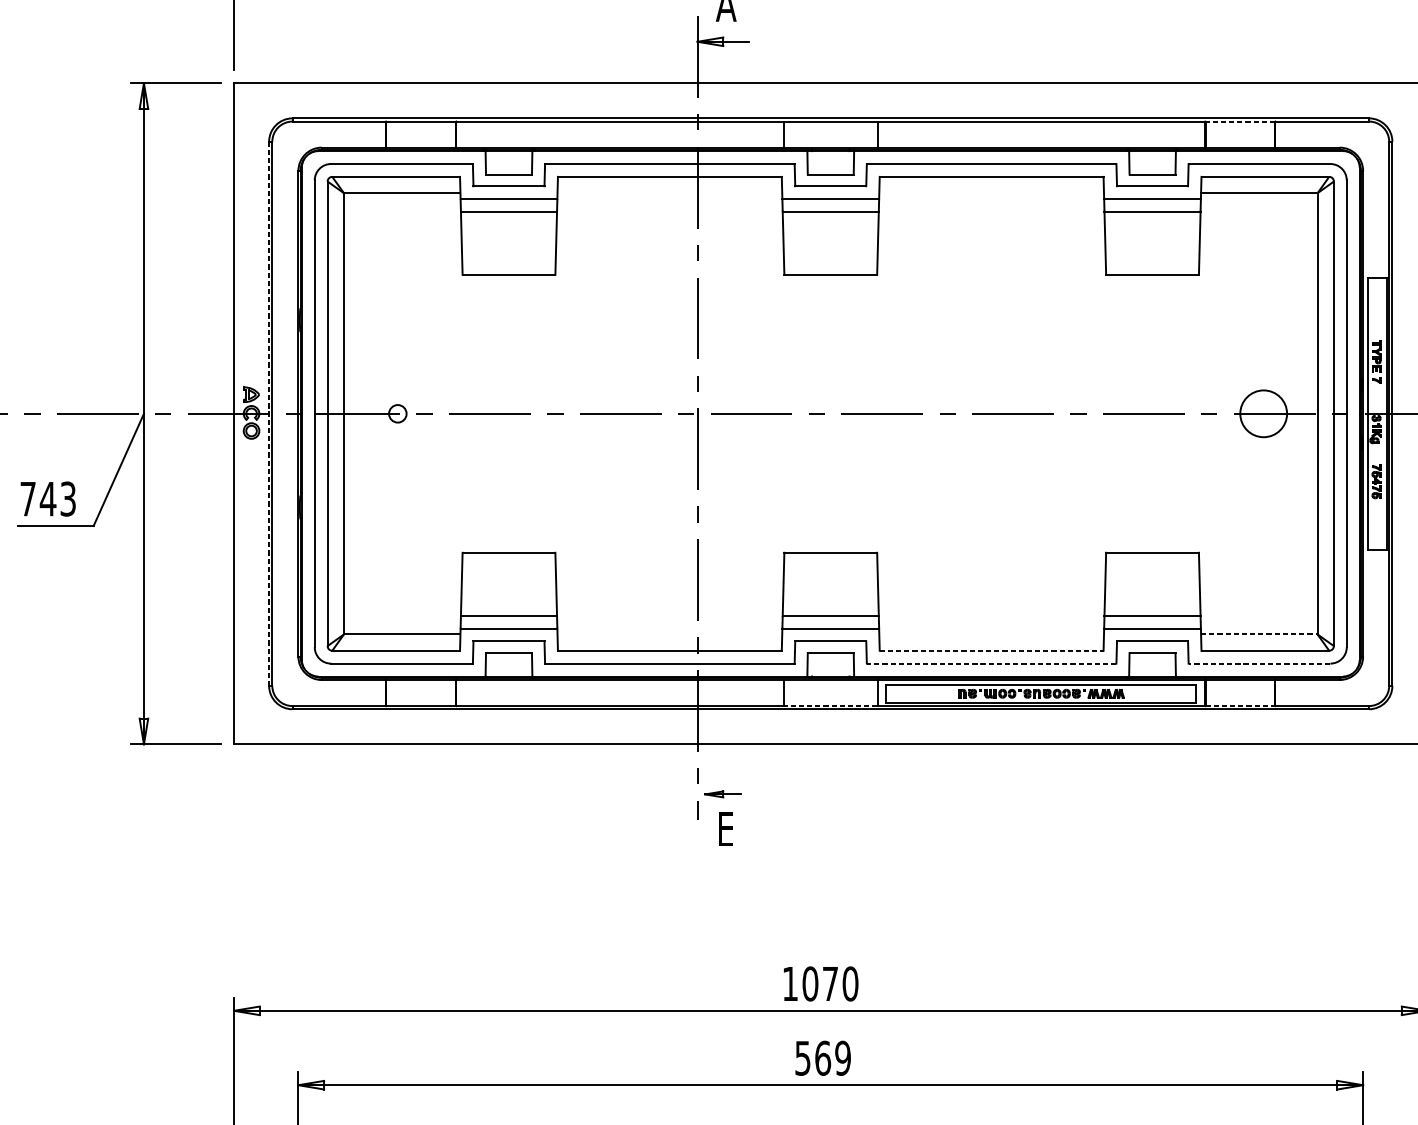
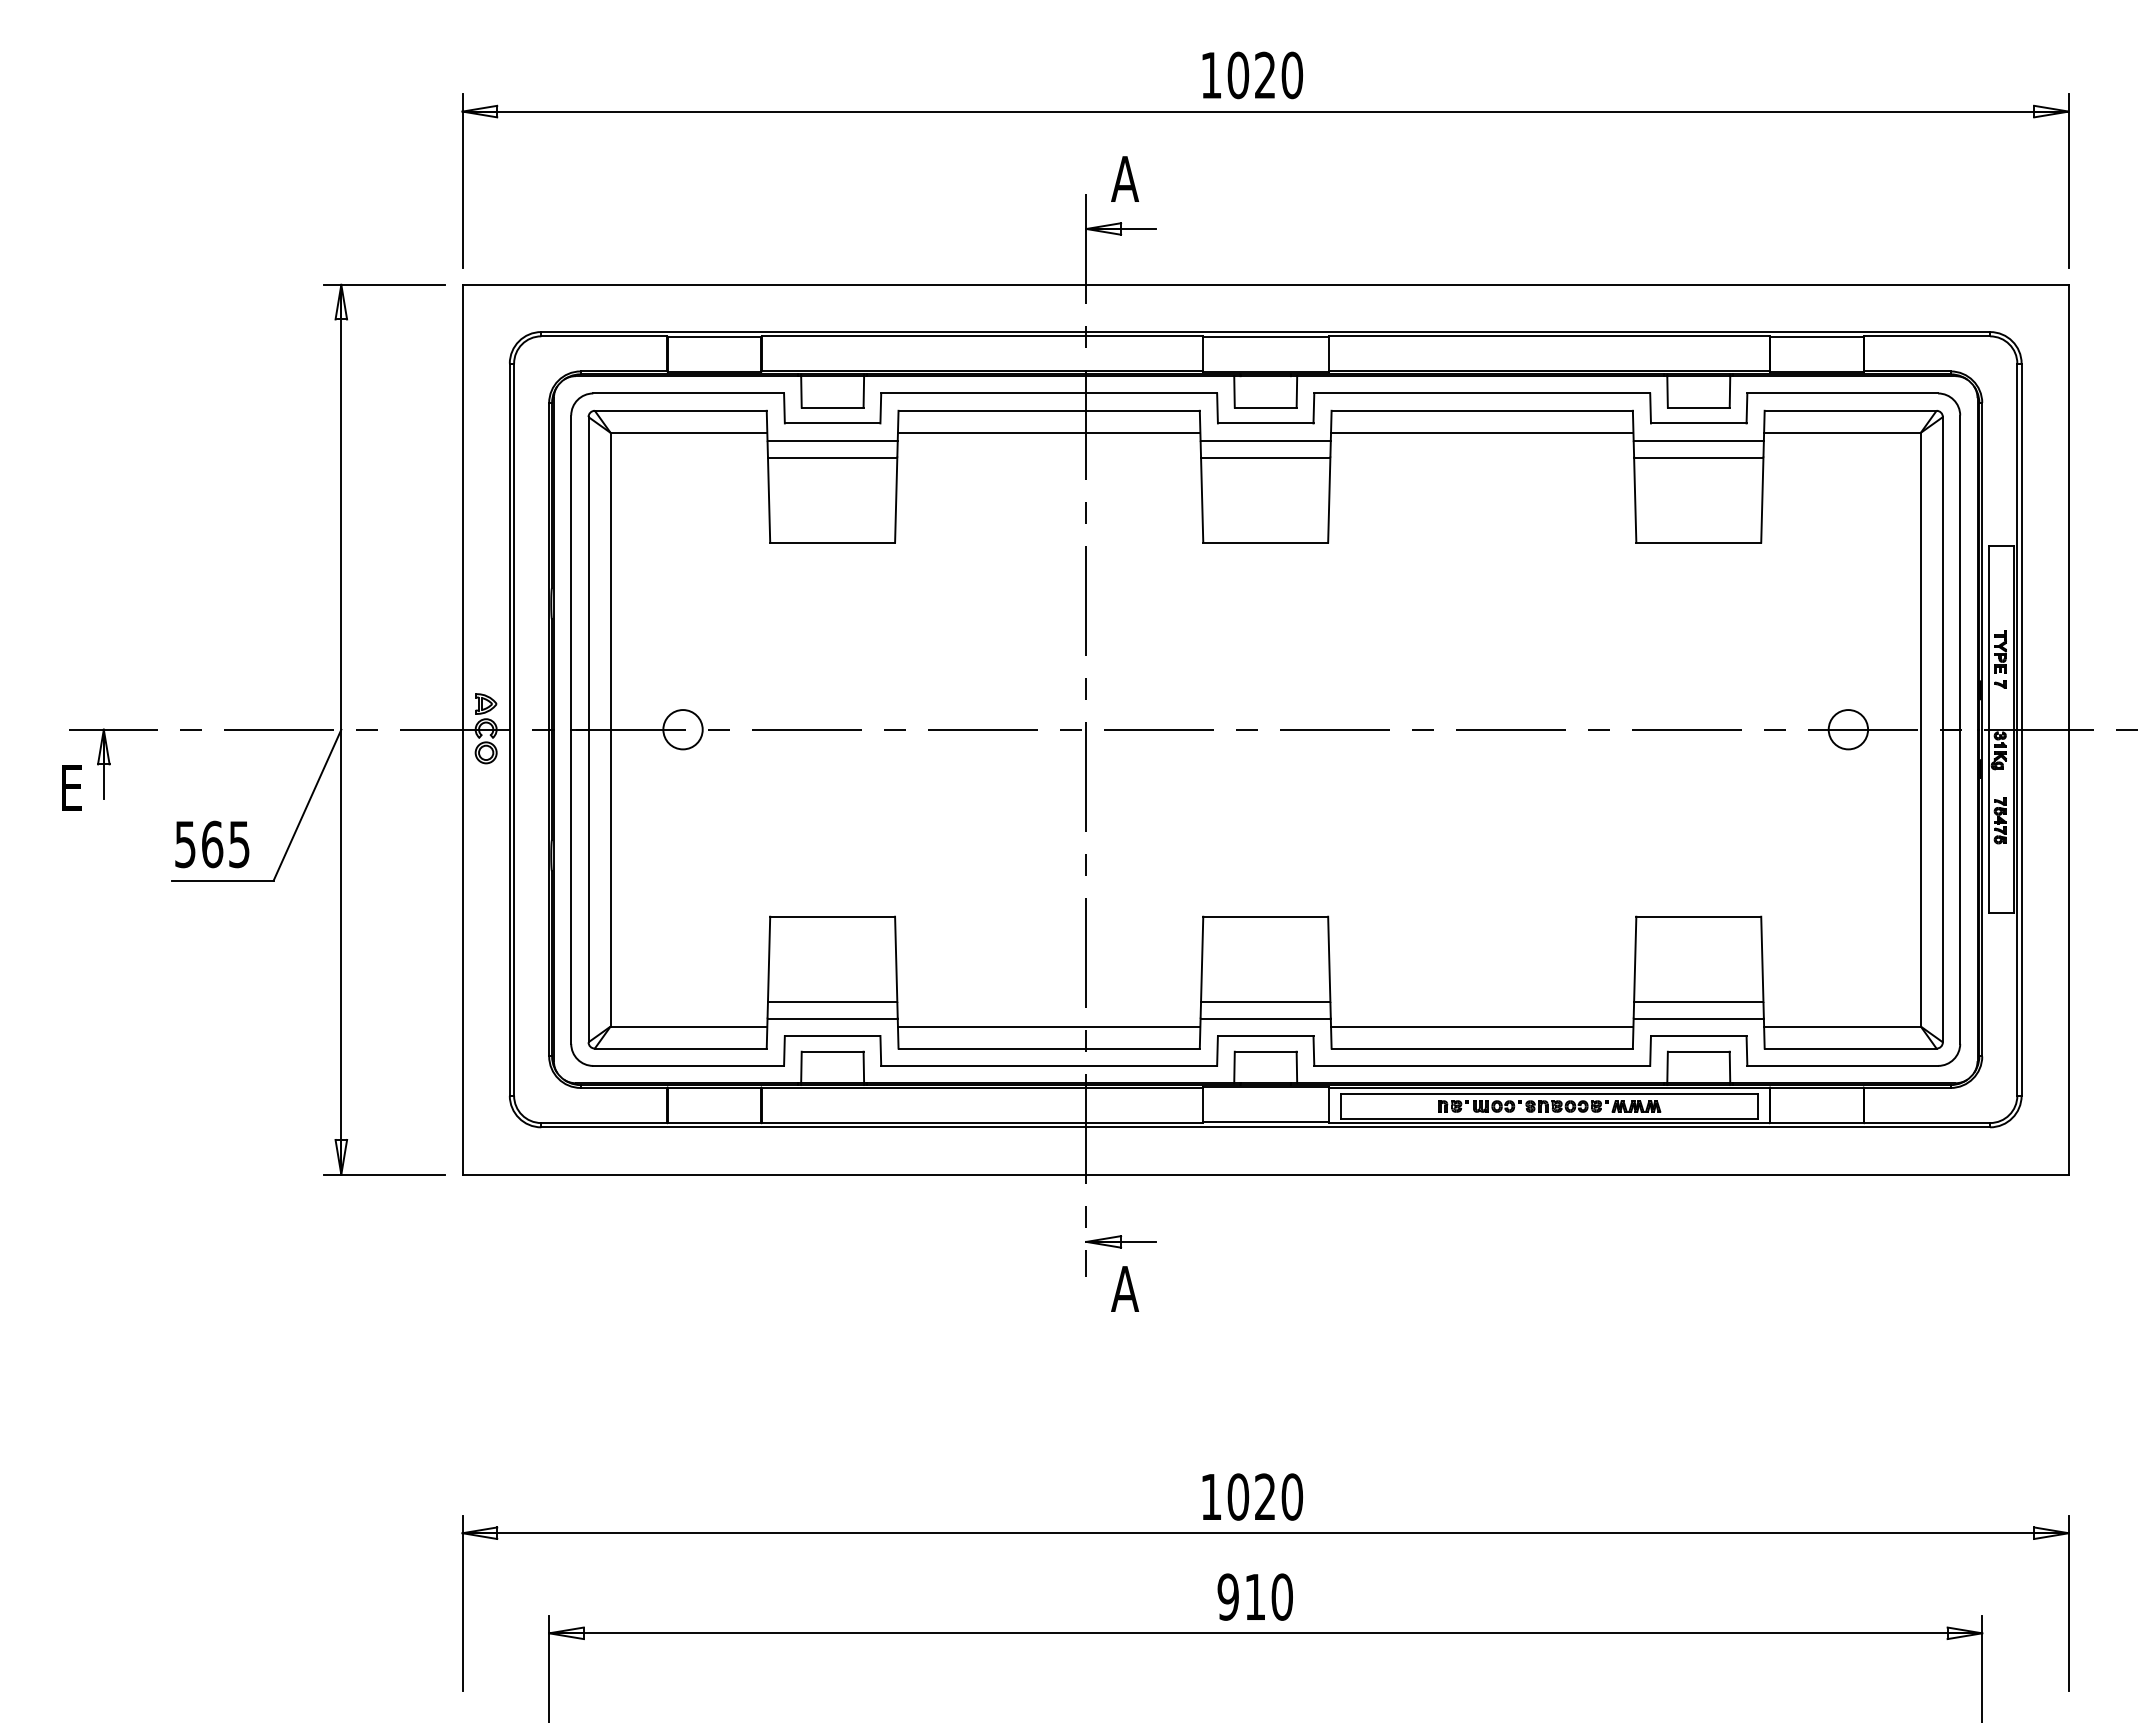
line: (1239, 121) -> (1816, 336), dashed -> solid
line: (669, 192) -> (1048, 432), added
line: (991, 192) -> (1482, 432), added
circle: (397, 413) -> (682, 729), size x1.67
circle: (1263, 413) -> (1848, 729), size x0.62
line: (268, 414) -> (509, 730), dashed -> solid
text: (48, 499) -> (212, 844), 743 -> 565
line: (669, 634) -> (1048, 1026), added
line: (991, 634) -> (1482, 1026), added
line: (1259, 634) -> (1842, 1026), dashed -> solid
line: (991, 650) -> (1482, 1048), dashed -> solid
line: (991, 663) -> (1482, 1065), dashed -> solid
line: (1259, 663) -> (1842, 1065), dashed -> solid
line: (830, 705) -> (1265, 1122), dashed -> solid
line: (1239, 705) -> (1816, 1122), dashed -> solid
part: (722, 794) -> (1120, 1241), size x1.43
text: (726, 829) -> (1125, 1288), E -> A
text: (830, 983) -> (1265, 1496), 1070 -> 1020
text: (822, 1057) -> (1254, 1596), 569 -> 910

